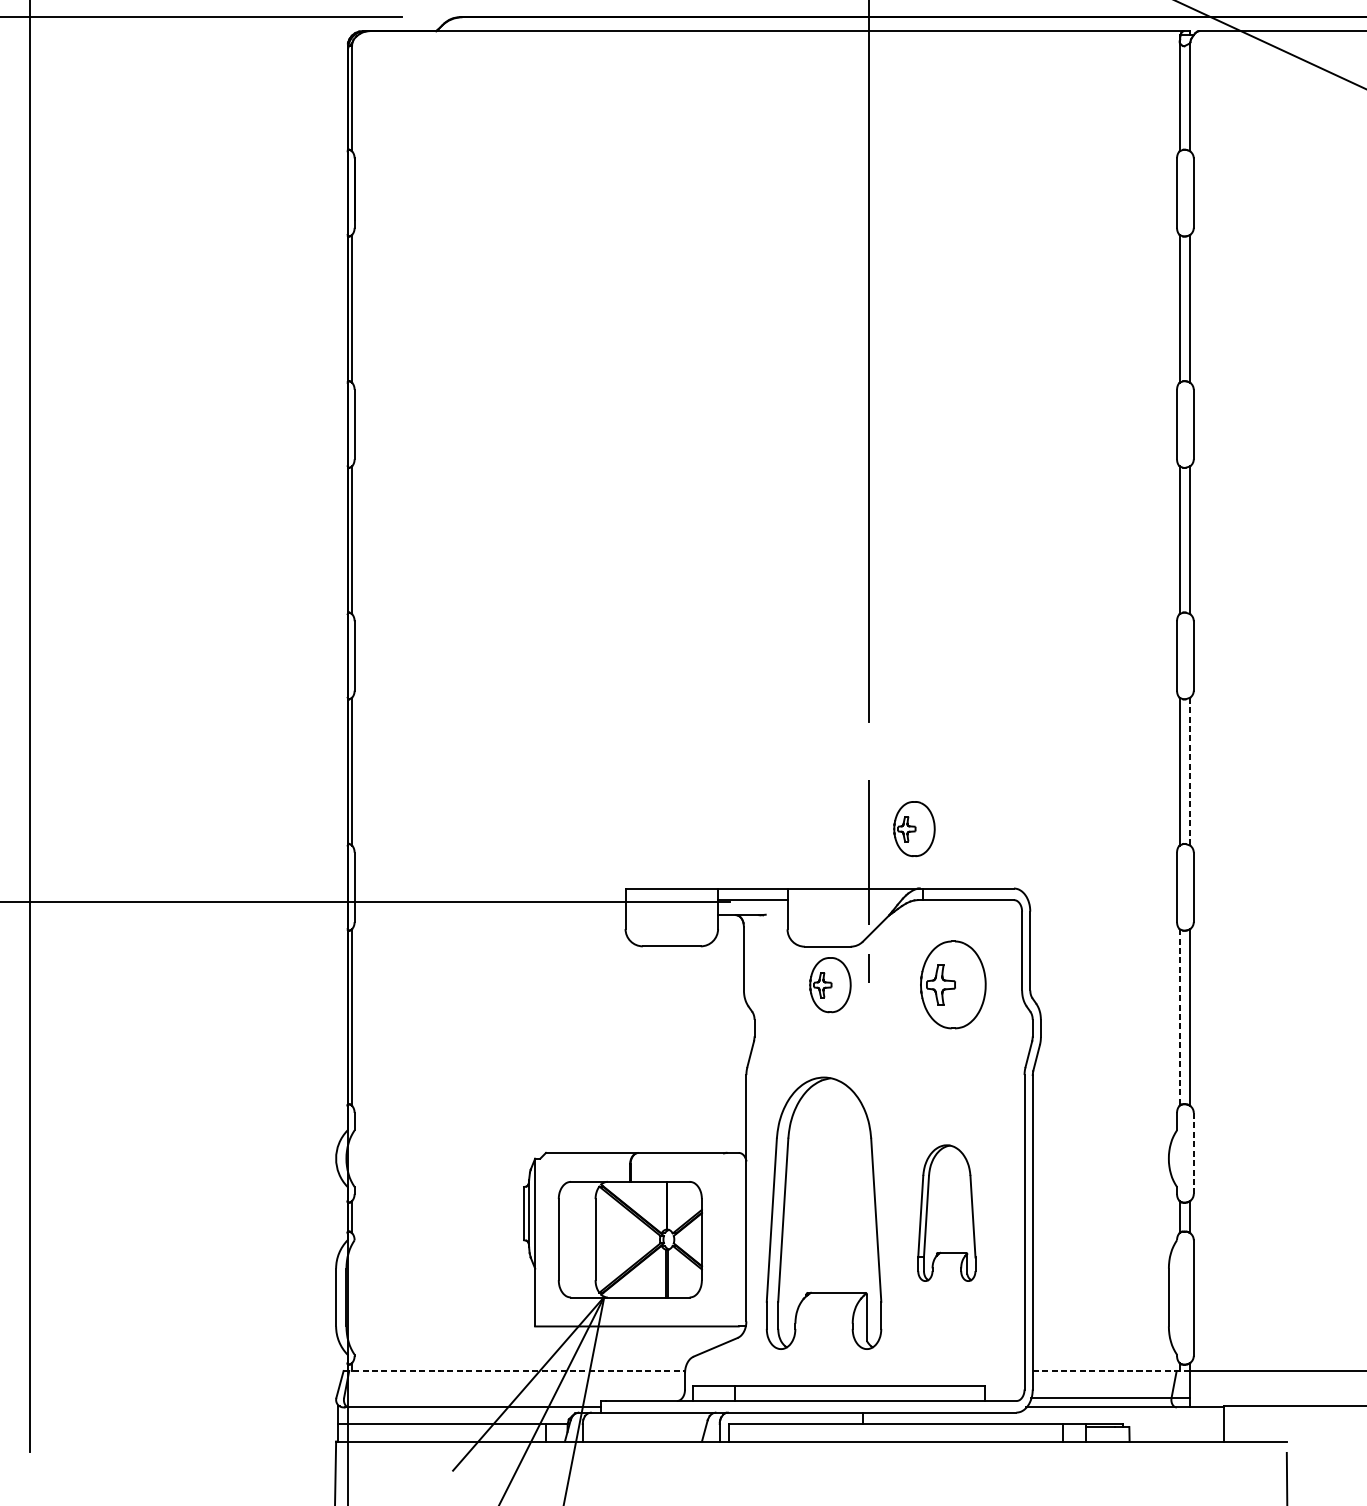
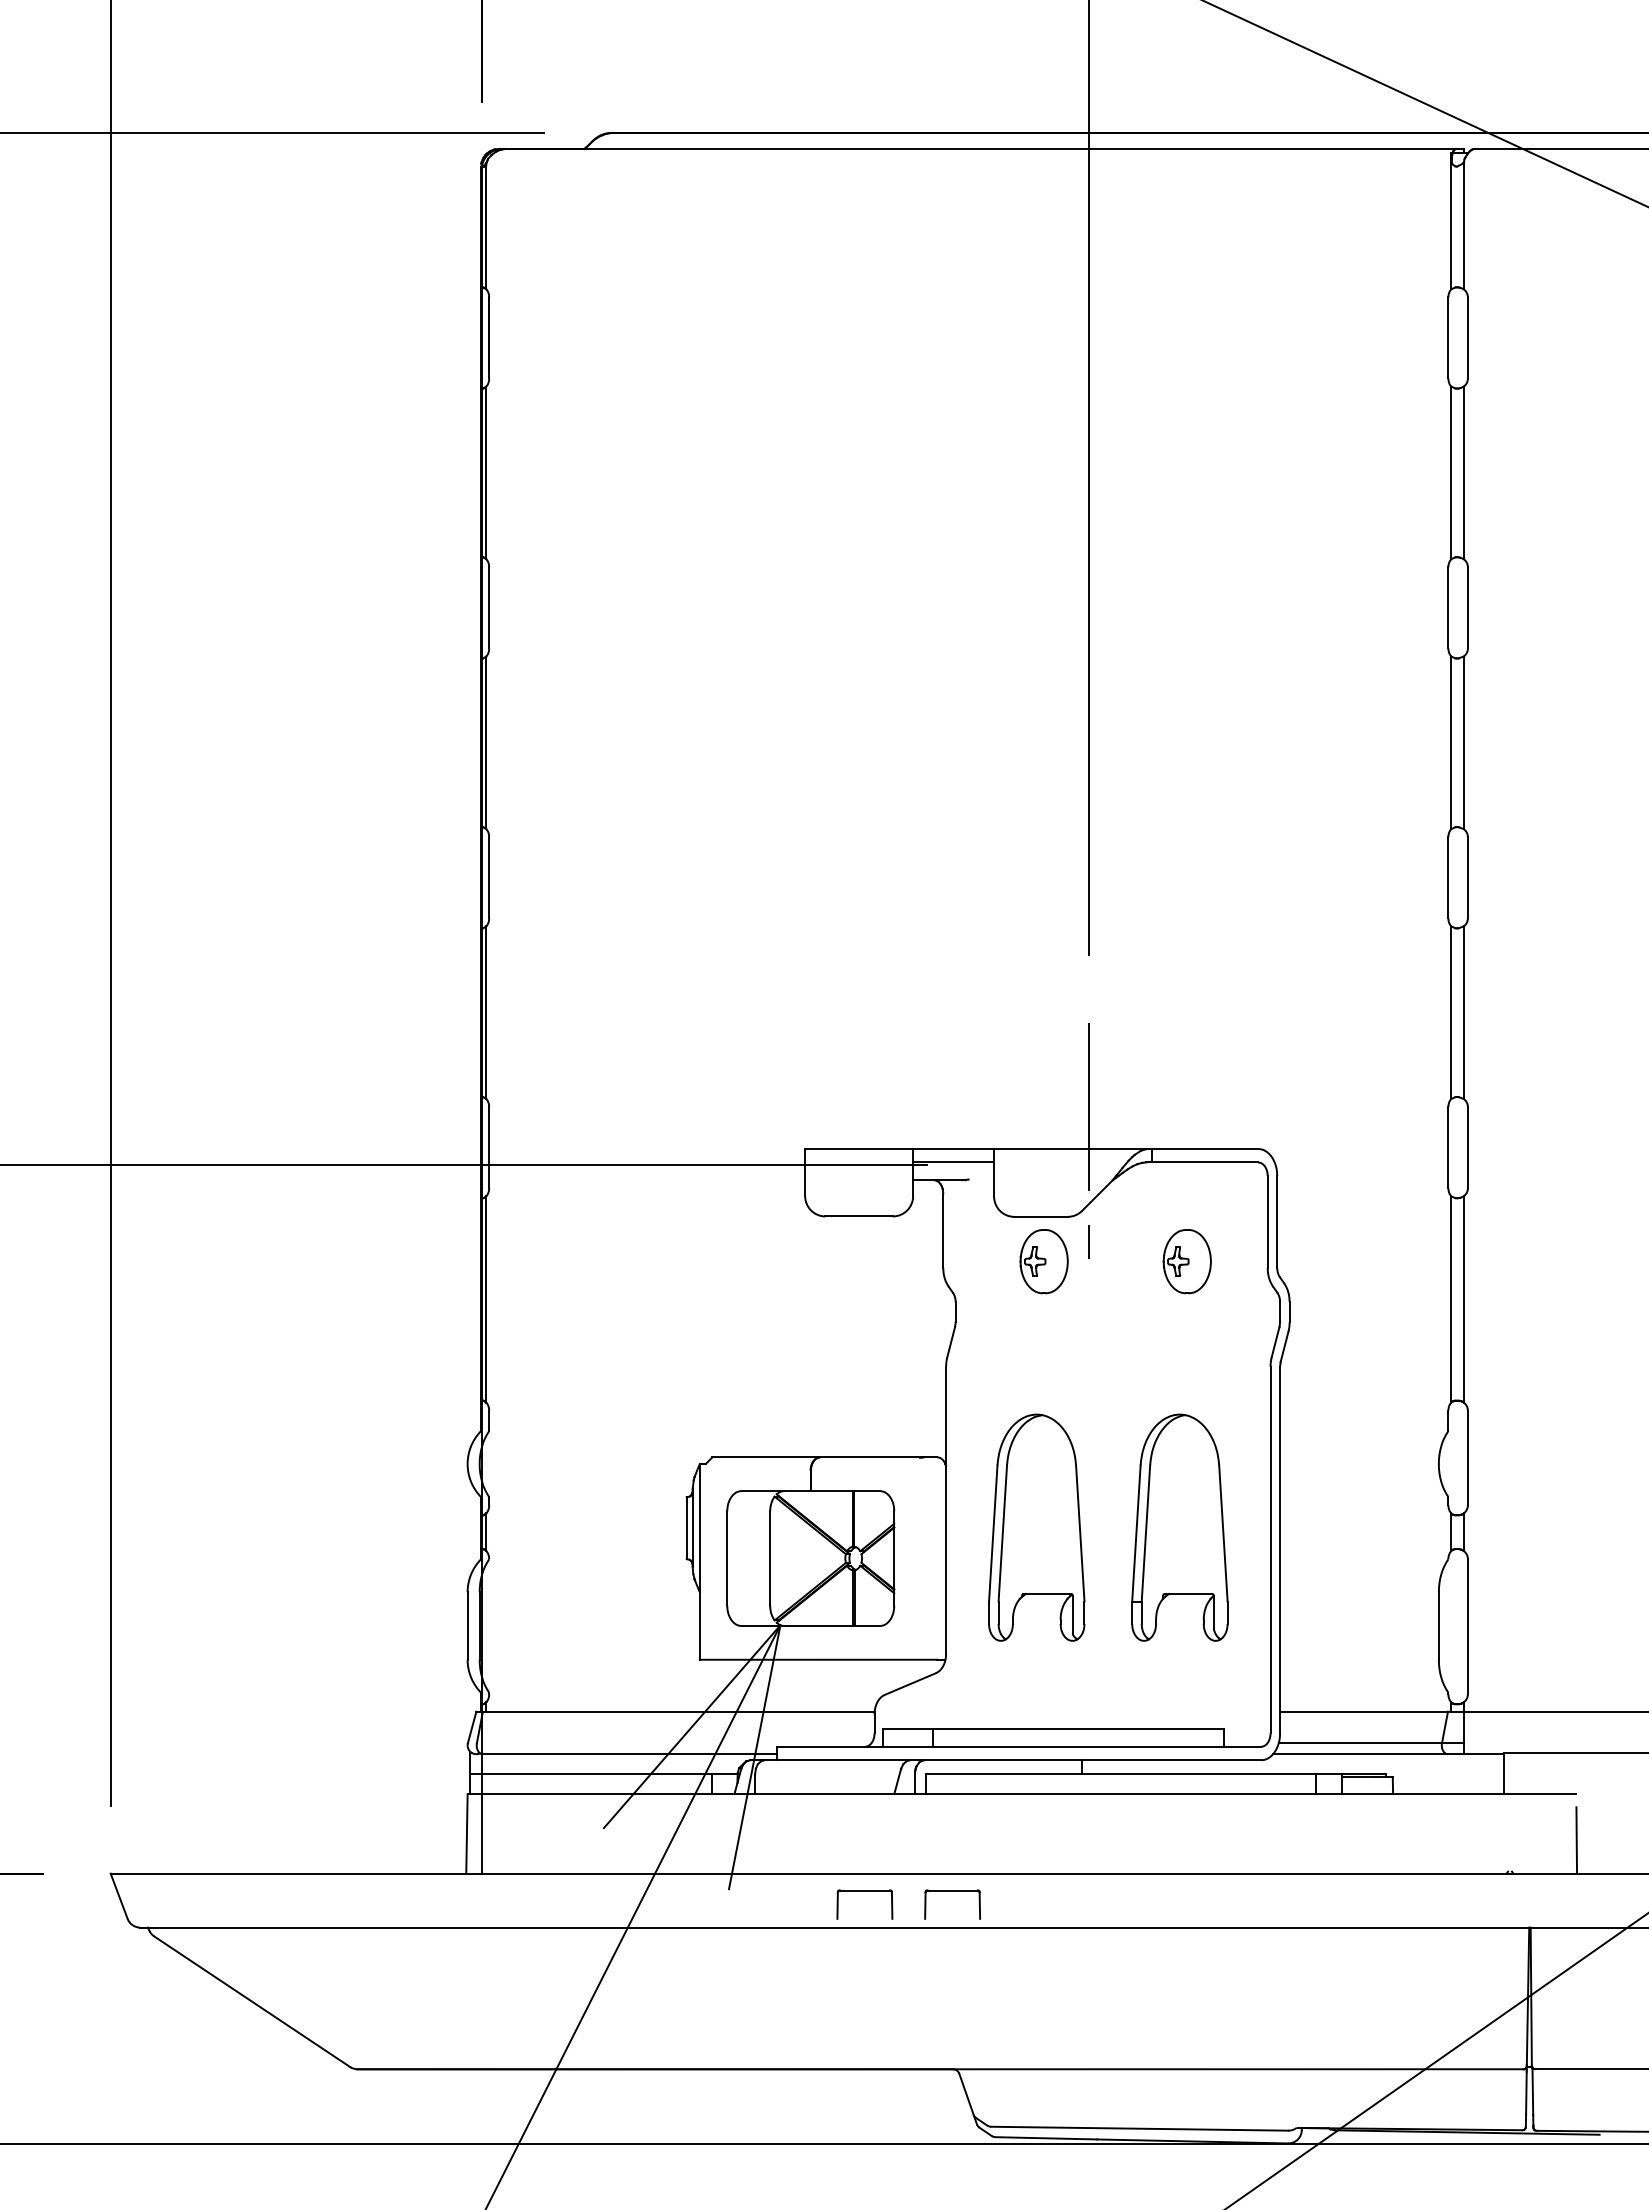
line: (1189, 772) -> (1463, 1013), dashed -> solid
part: (913, 828) -> (1141, 1079), removed
part: (952, 984) -> (1186, 1261), size x0.62
line: (1179, 1017) -> (1451, 1299), dashed -> solid
line: (1193, 1153) -> (1467, 1458), dashed -> solid
part: (823, 1213) -> (1036, 1527), size x0.71
part: (946, 1213) -> (1179, 1527), size x1.43
line: (515, 1370) -> (676, 1711), dashed -> solid
line: (1111, 1370) -> (1371, 1711), dashed -> solid

